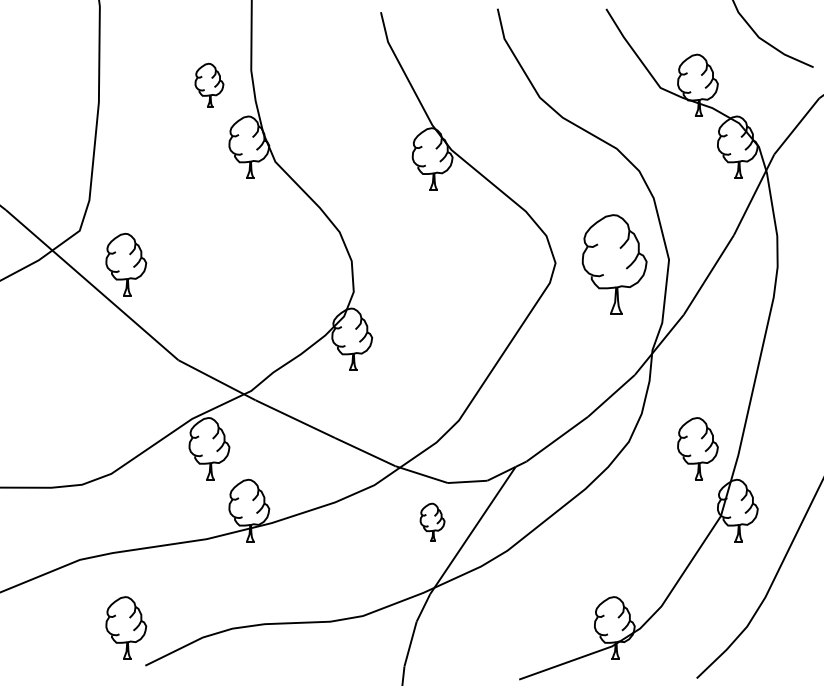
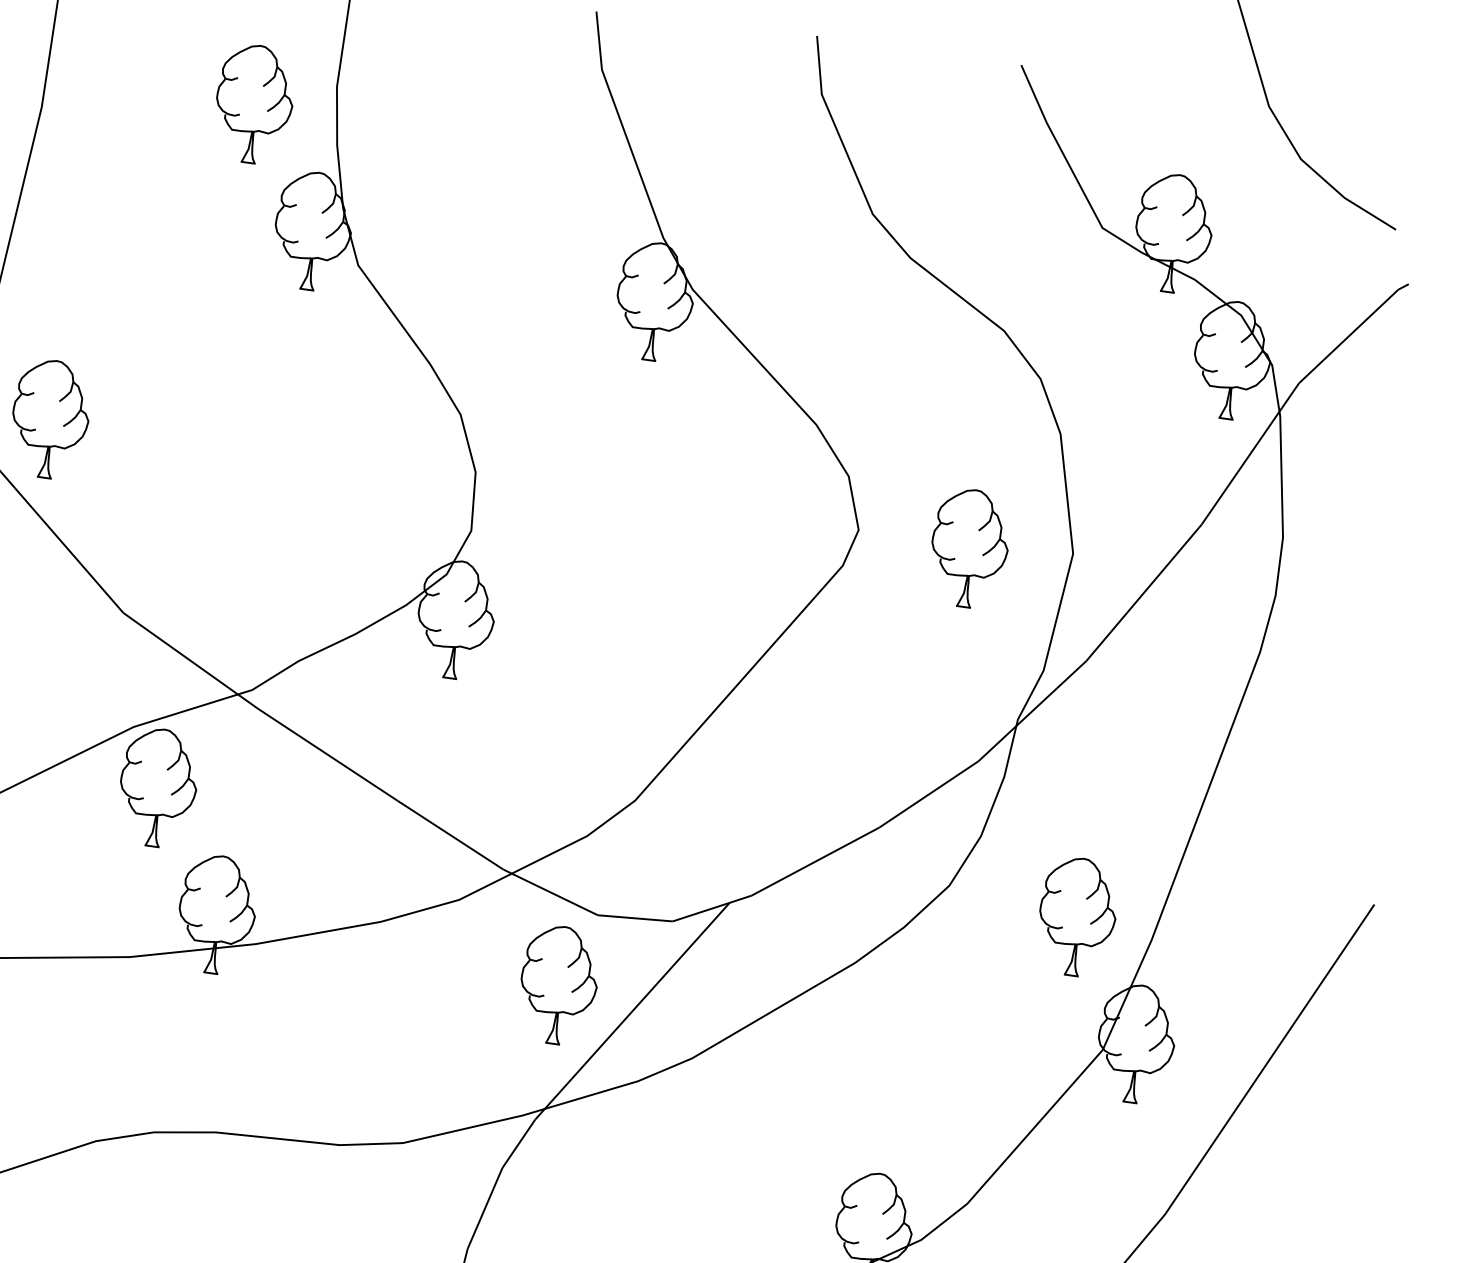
part: (209, 84) -> (254, 102), size x1.43
part: (614, 264) -> (969, 548), size x0.62
part: (432, 521) -> (558, 983), size x1.67

